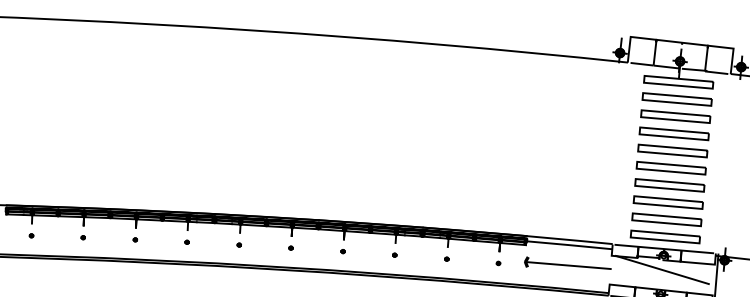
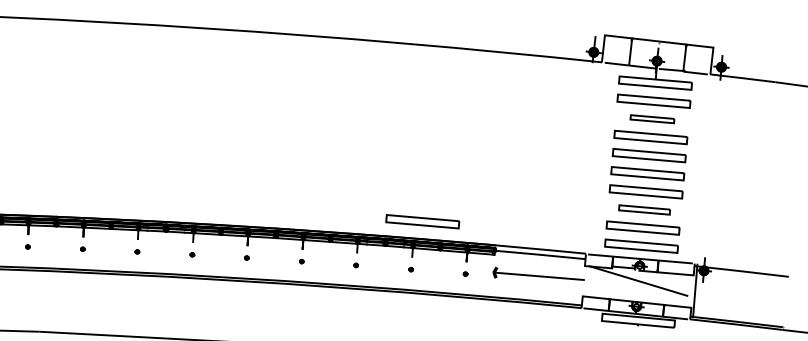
part: (675, 115) -> (652, 118), size x0.6
part: (668, 202) -> (644, 209), size x0.7
part: (457, 213) -> (422, 221), added

